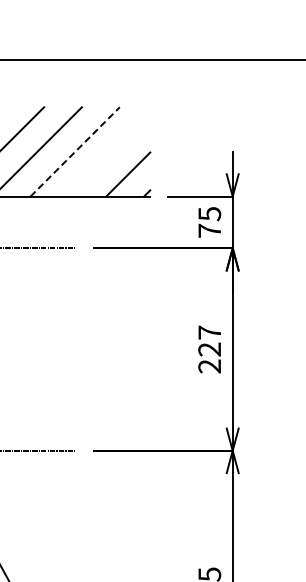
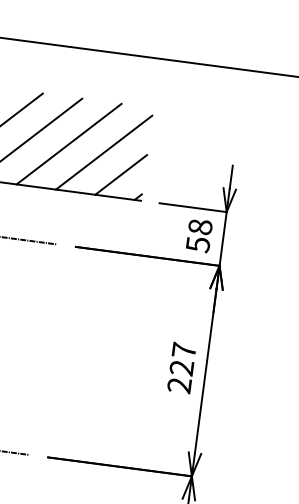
line: (75, 151) -> (69, 143), dashed -> solid
line: (109, 155) -> (104, 152), added
text: (209, 222) -> (199, 235), 75 -> 58

